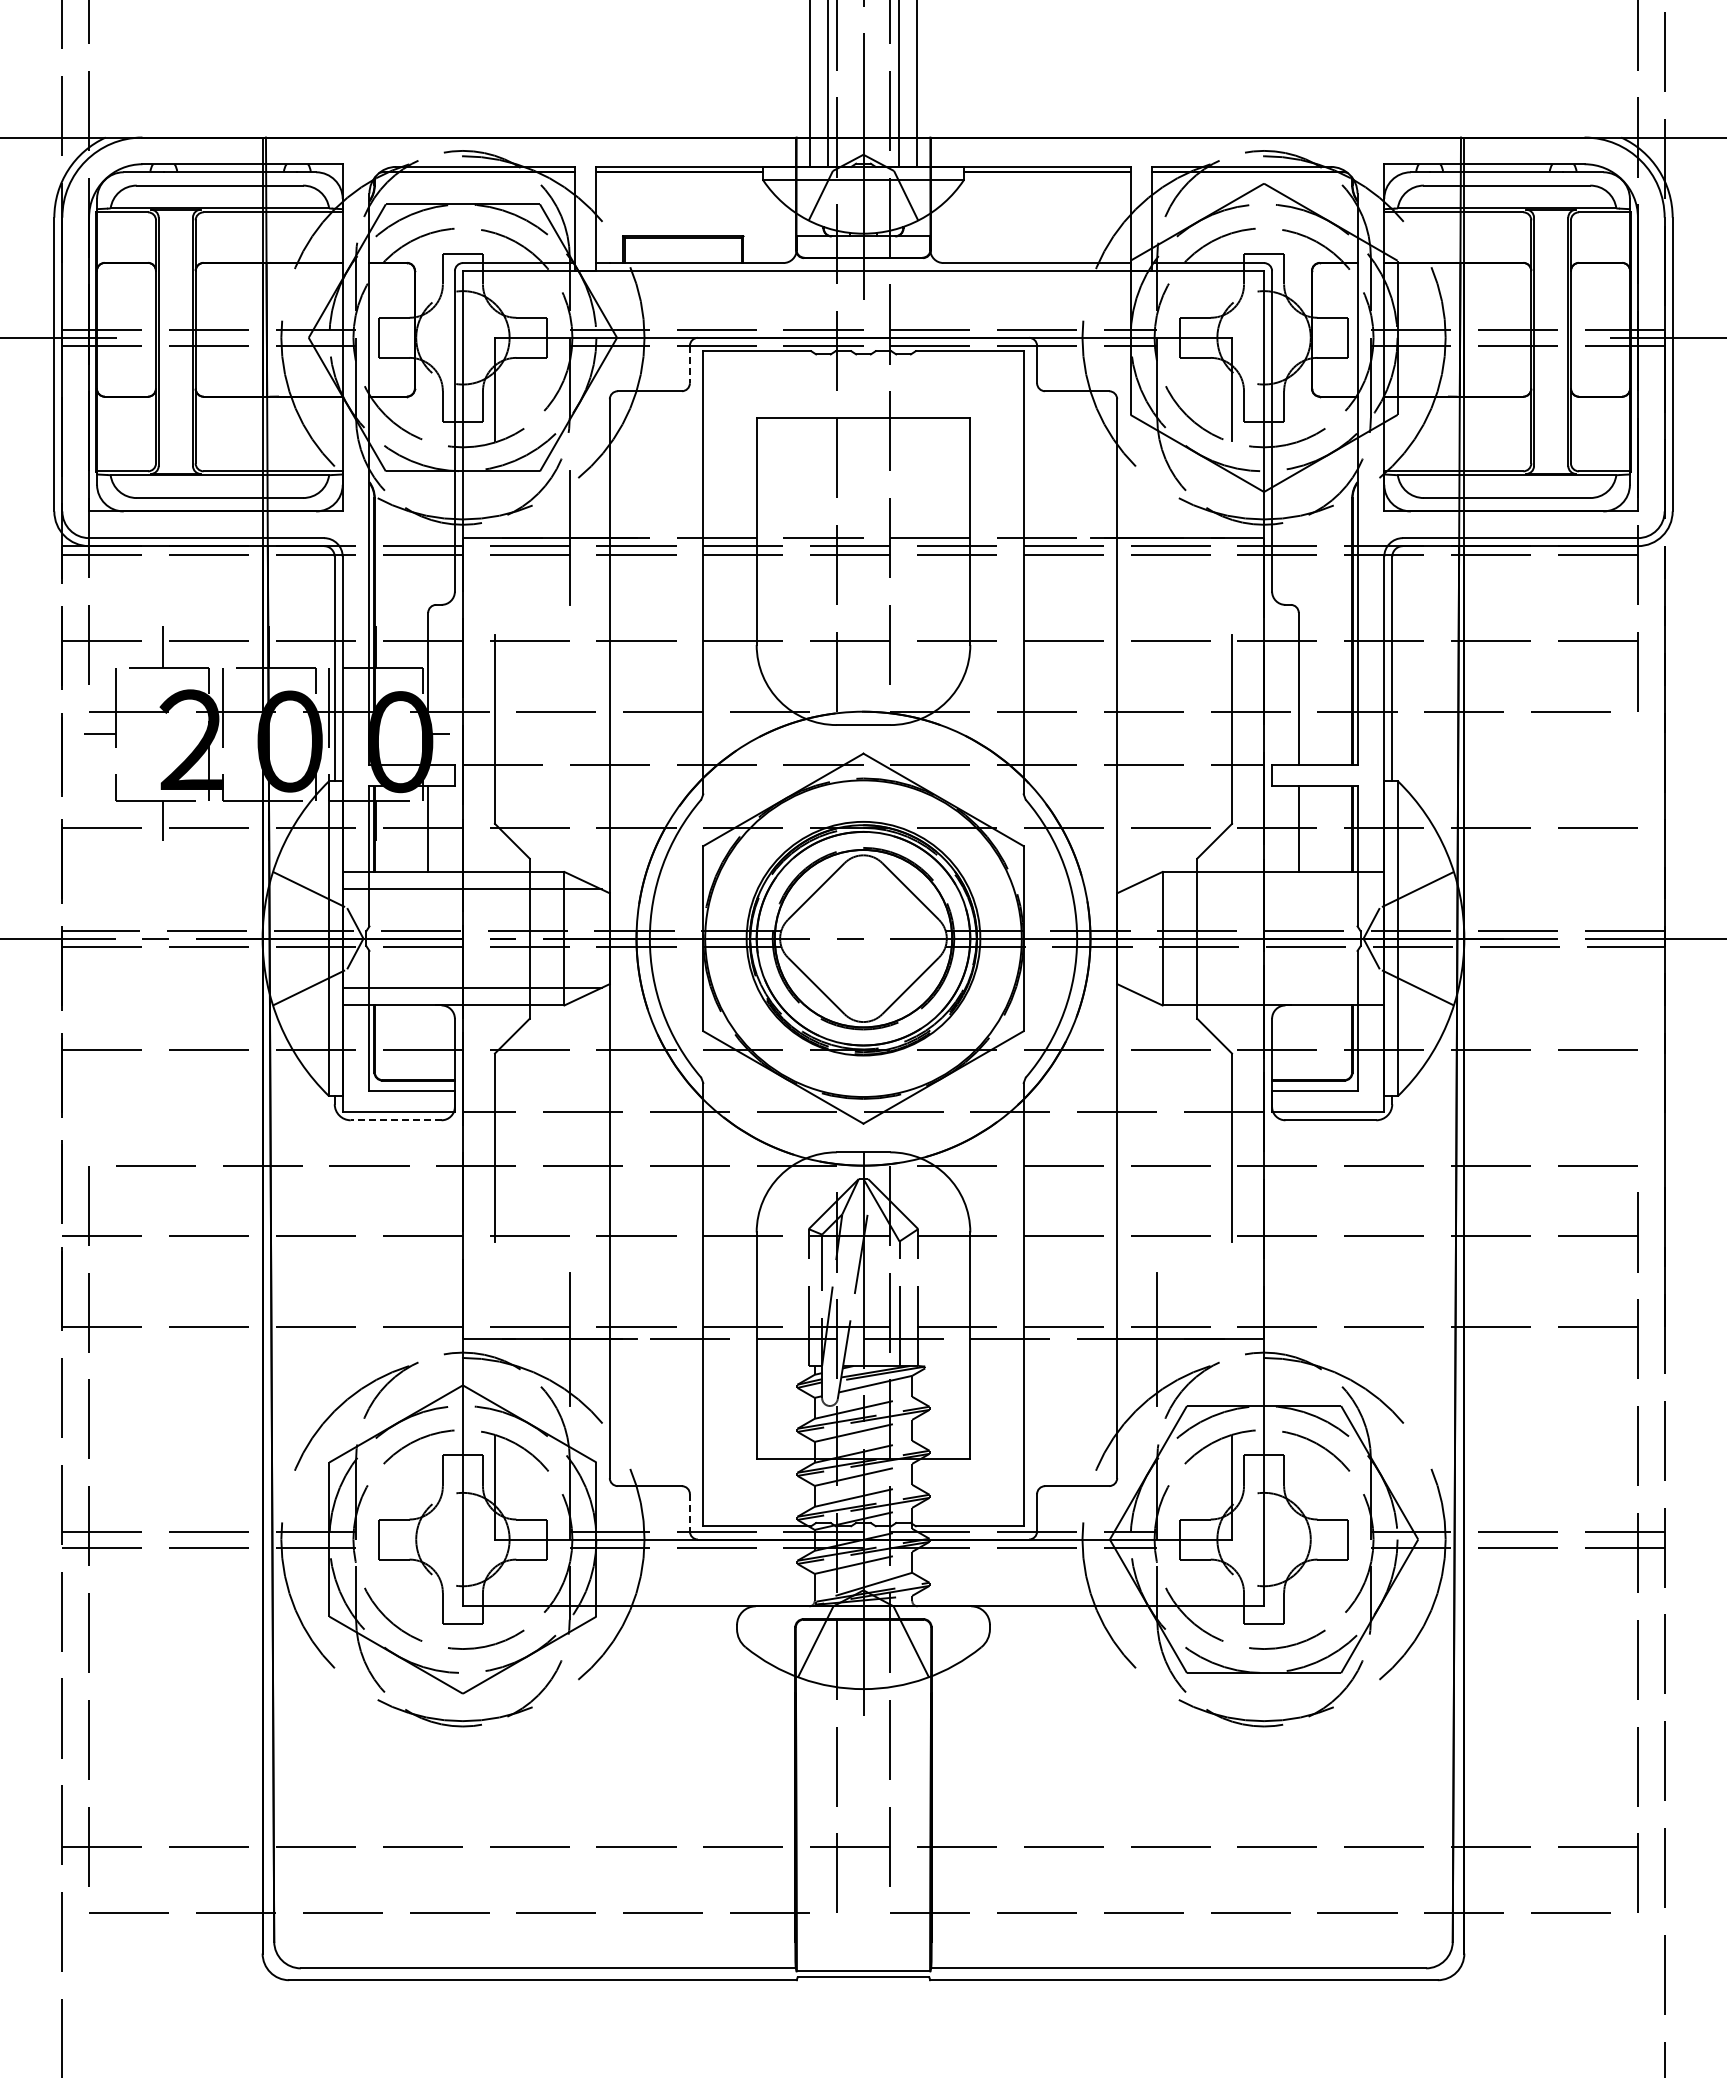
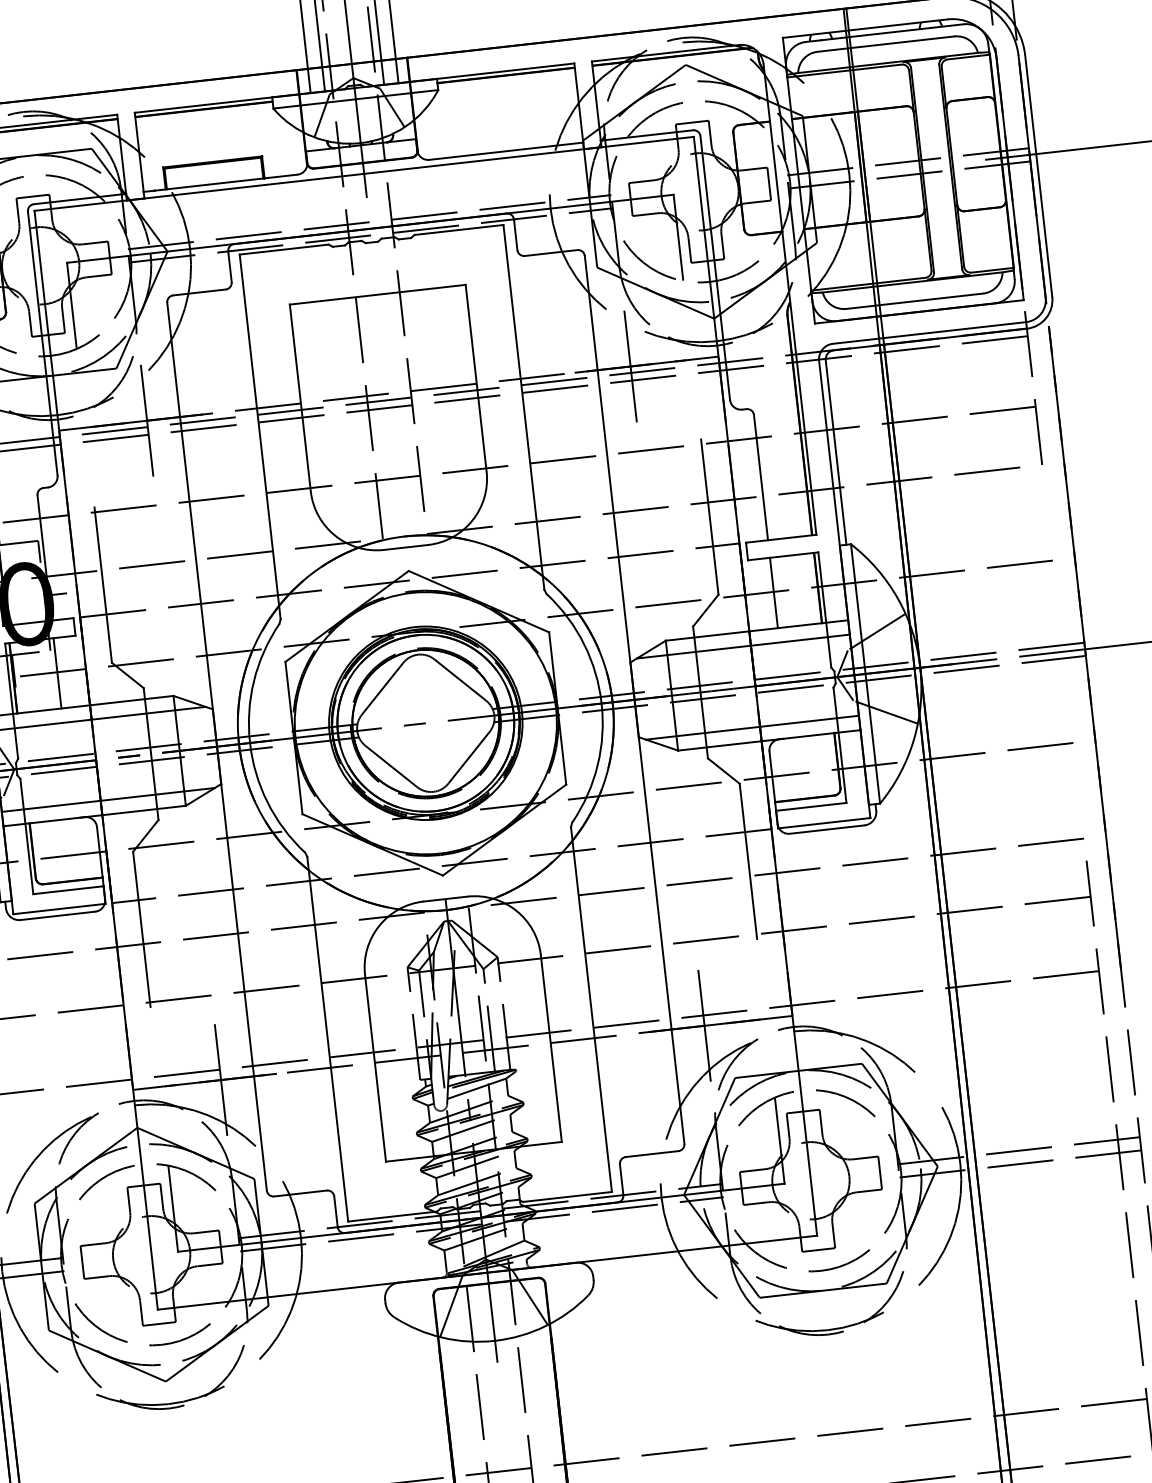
line: (689, 364) -> (229, 266), dashed -> solid
line: (1157, 537) -> (630, 365), added
line: (1254, 889) -> (743, 646), added
line: (1254, 987) -> (752, 727), added
line: (395, 1120) -> (57, 916), dashed -> solid
line: (689, 1512) -> (335, 1211), dashed -> solid

